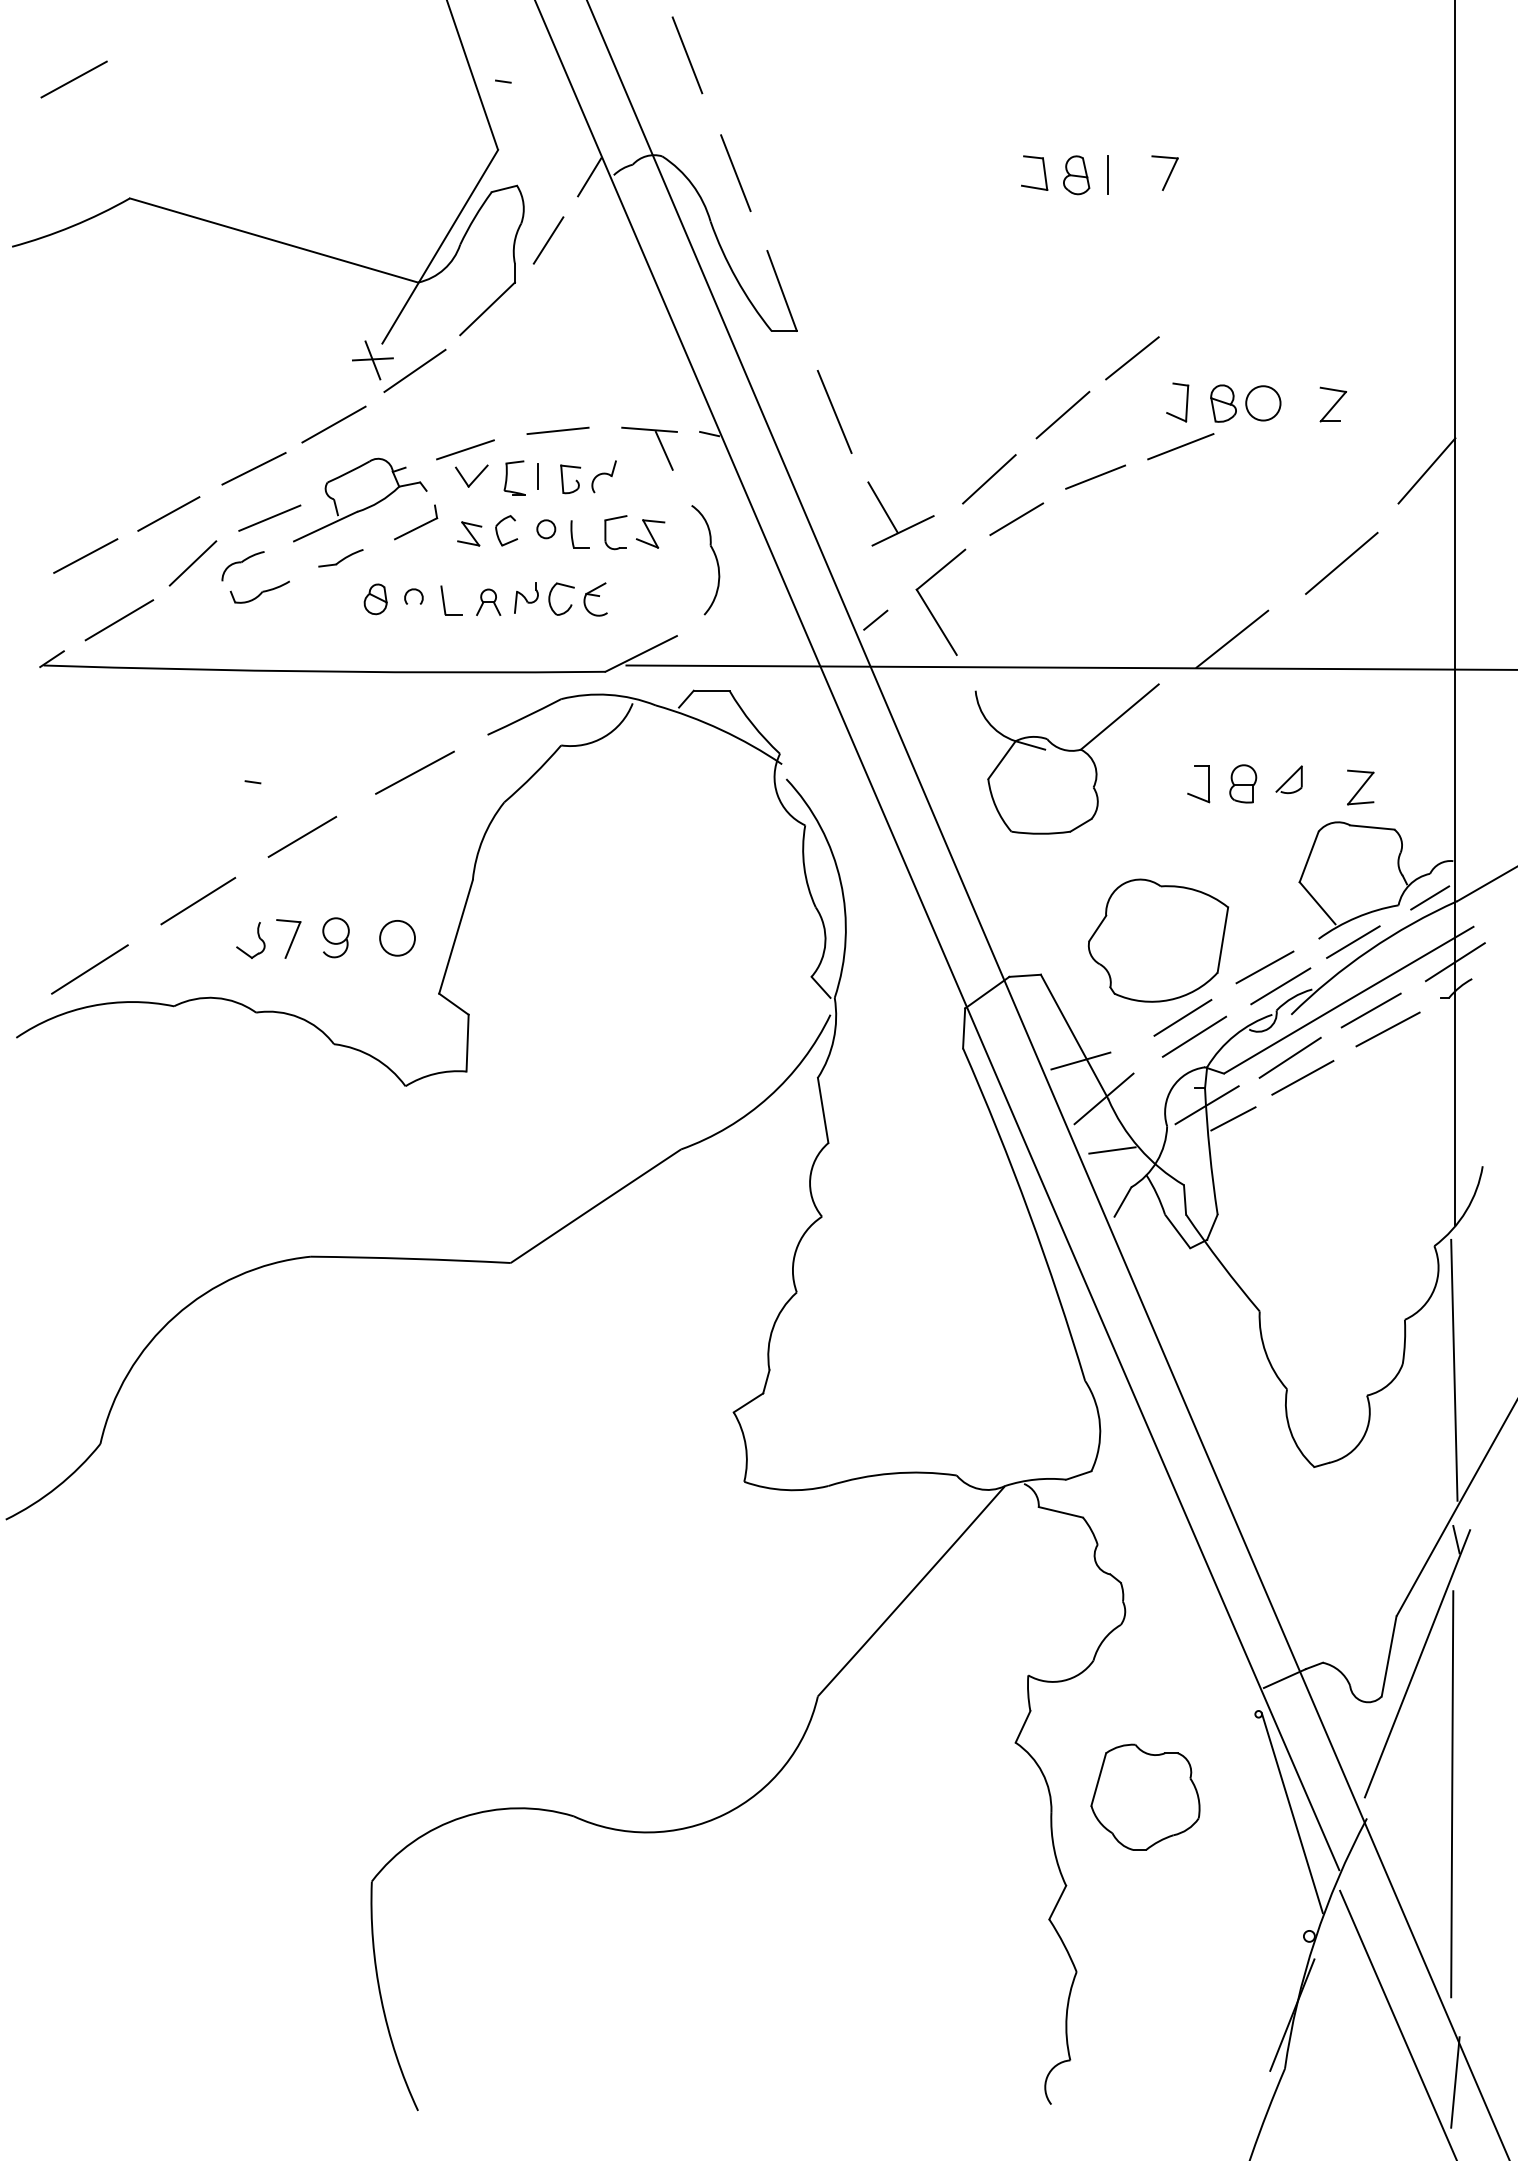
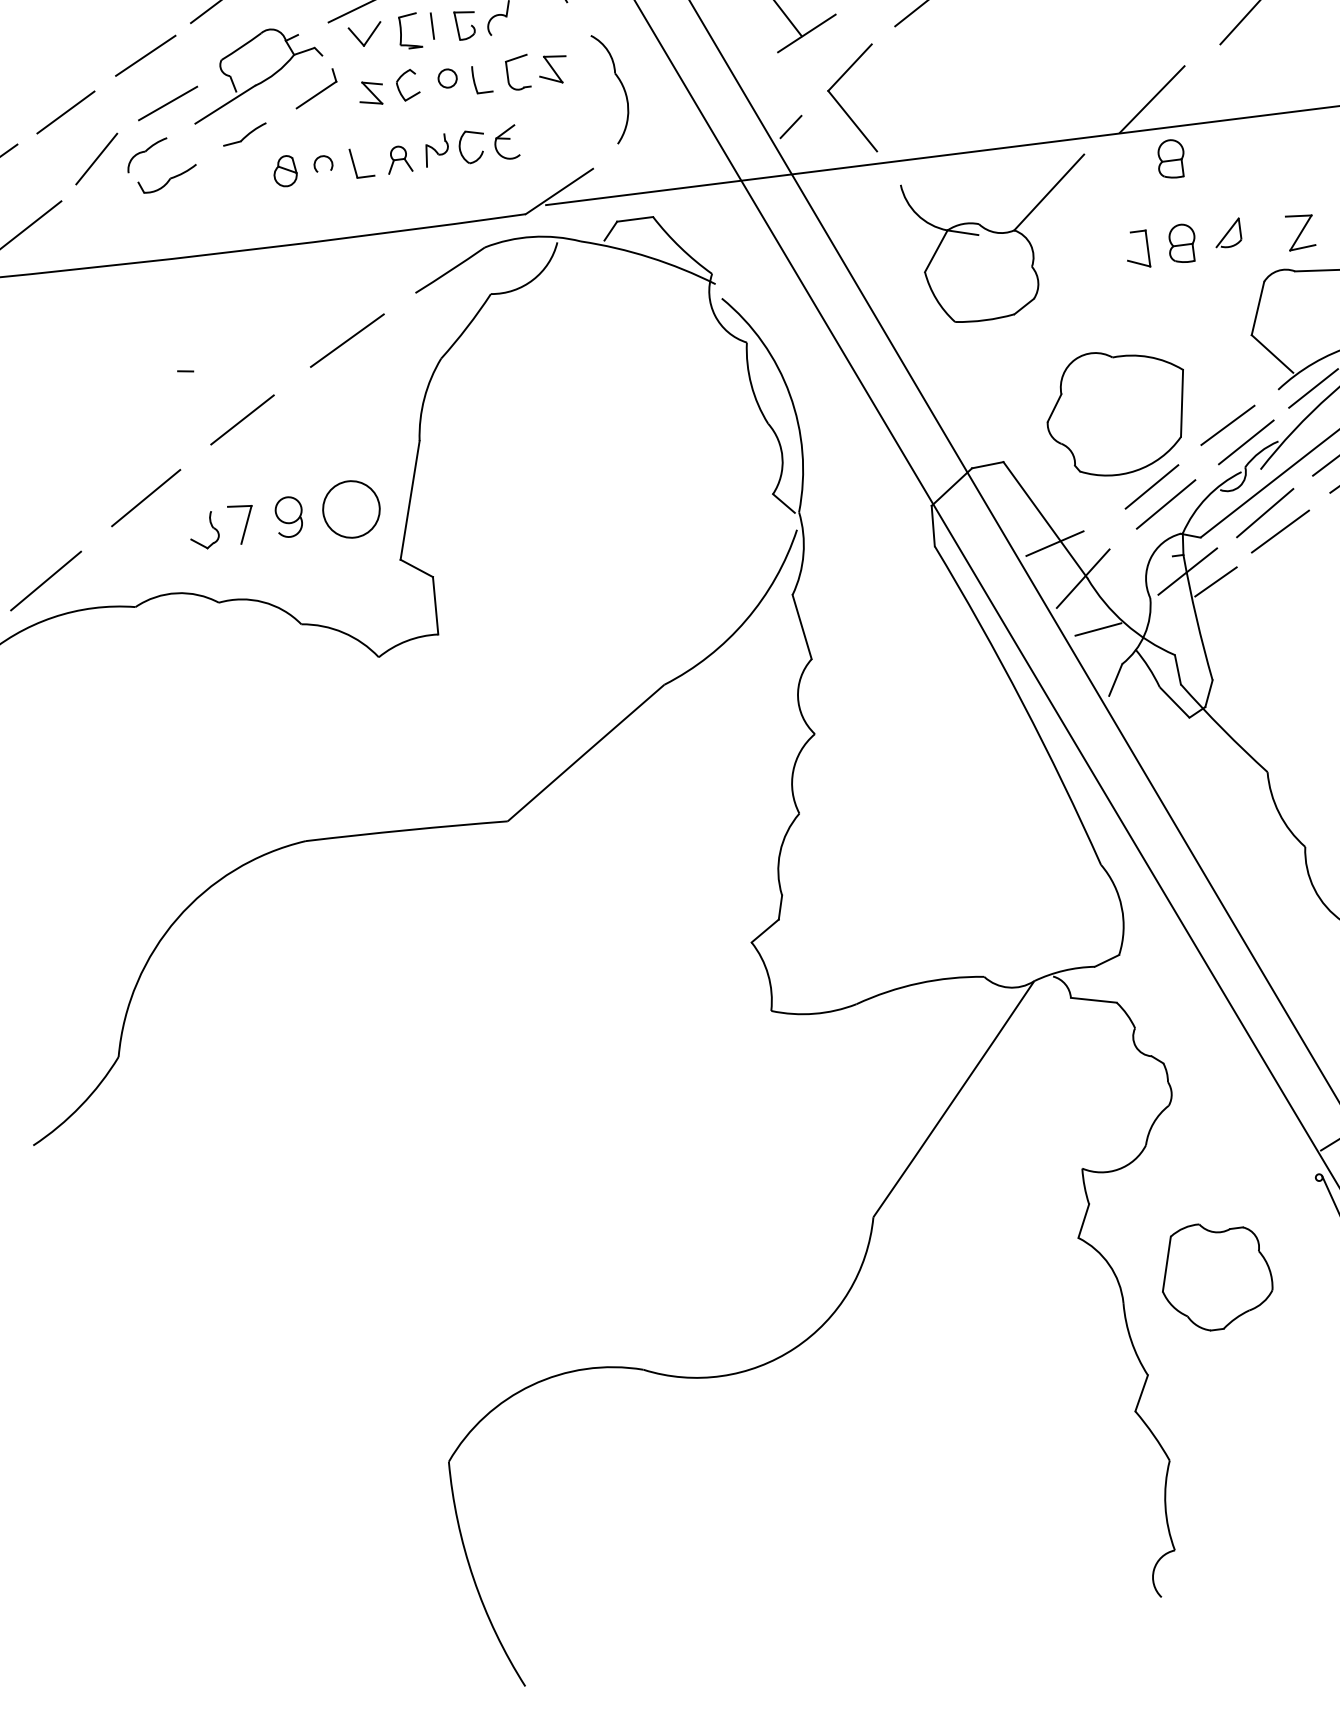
part: (1243, 699) -> (1171, 158), added
circle: (397, 937) -> (351, 508), size x1.6

